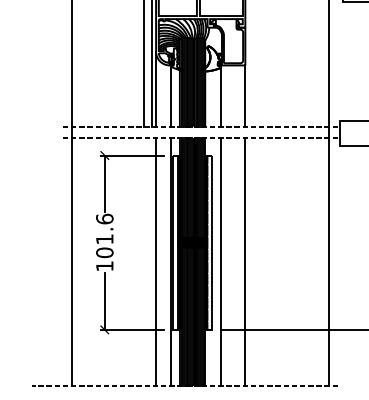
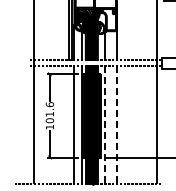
line: (221, 262) -> (105, 125), solid -> dashed
line: (246, 262) -> (117, 125), solid -> dashed

